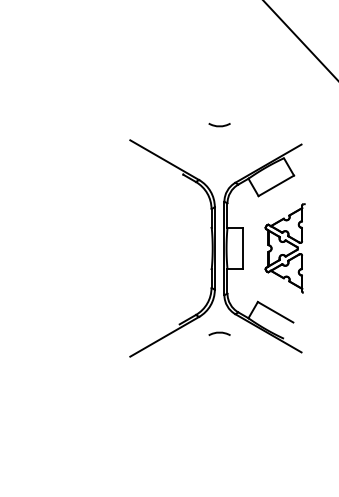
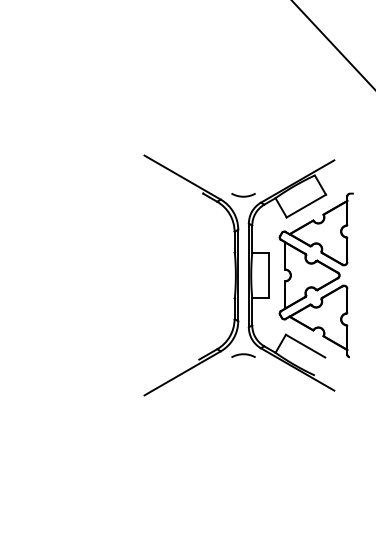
arc: (219, 125) -> (243, 195), moved
part: (285, 248) -> (316, 275), size x1.67
arc: (219, 333) -> (243, 355), moved

